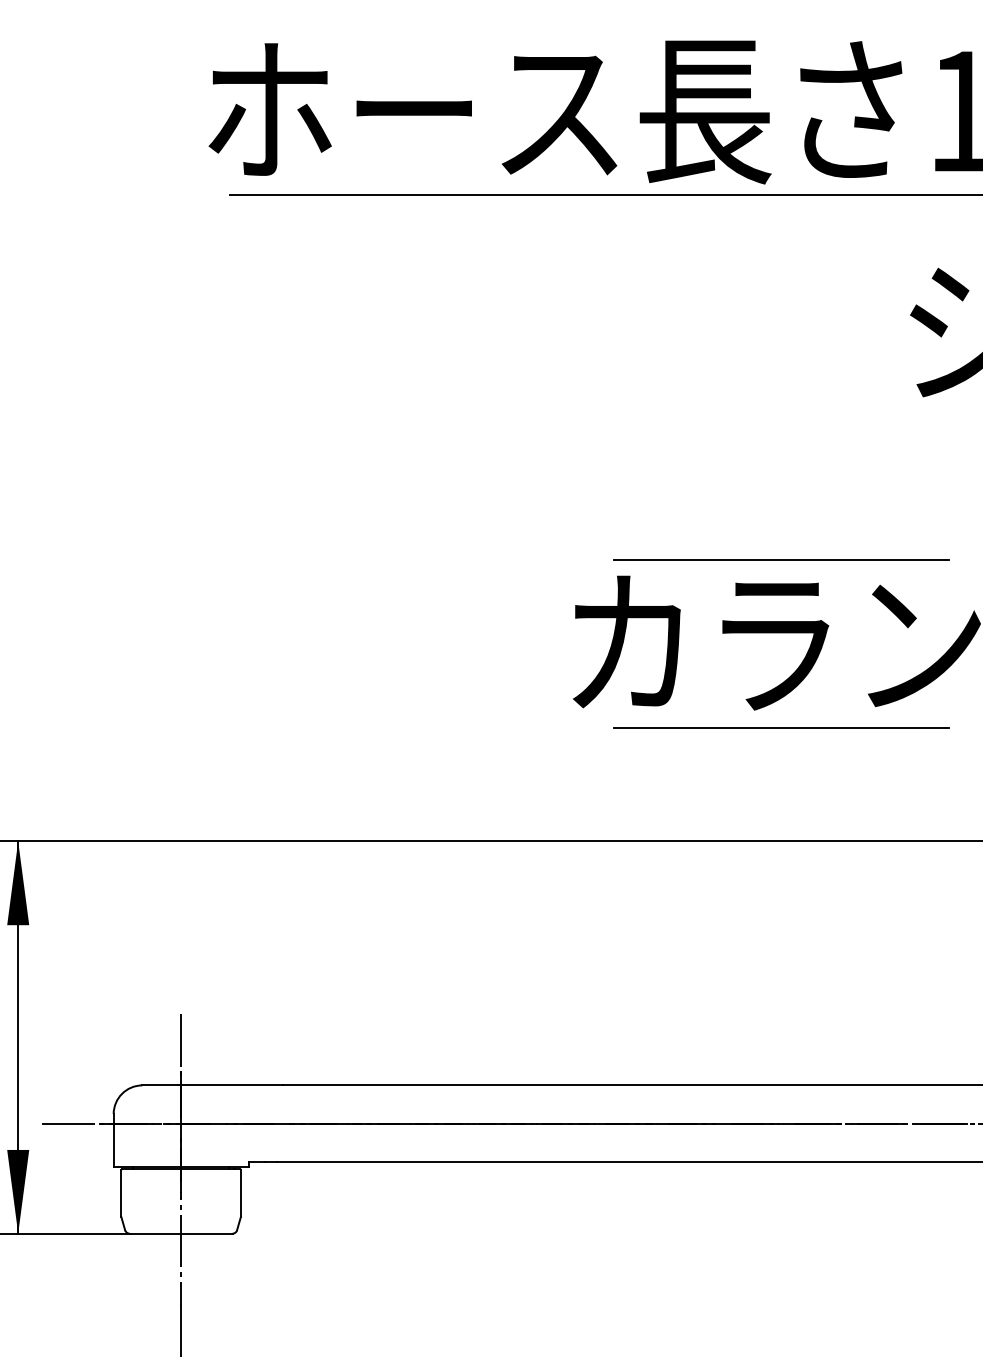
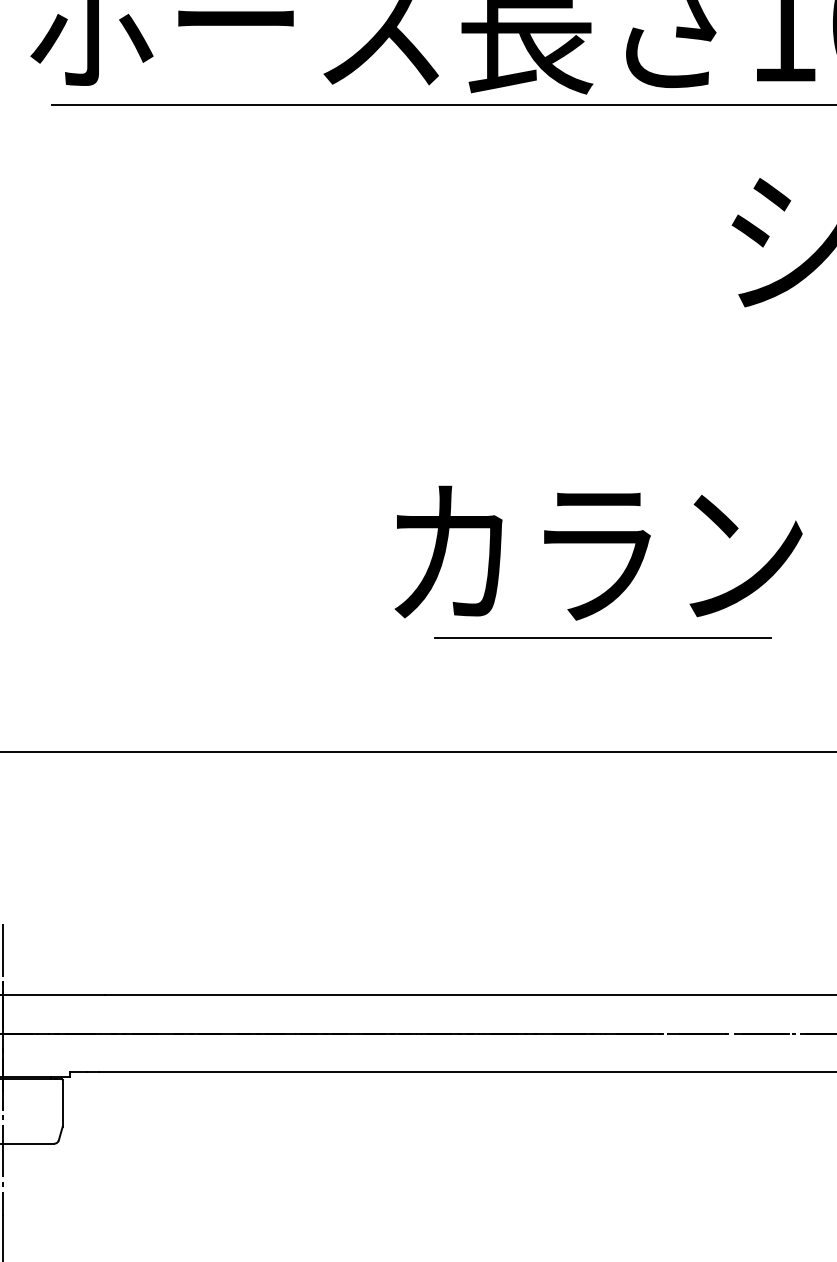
line: (781, 559) -> (603, 469), removed

